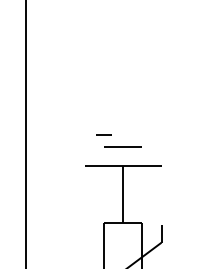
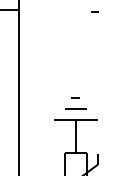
curve: (103, 134) -> (75, 97), moved

